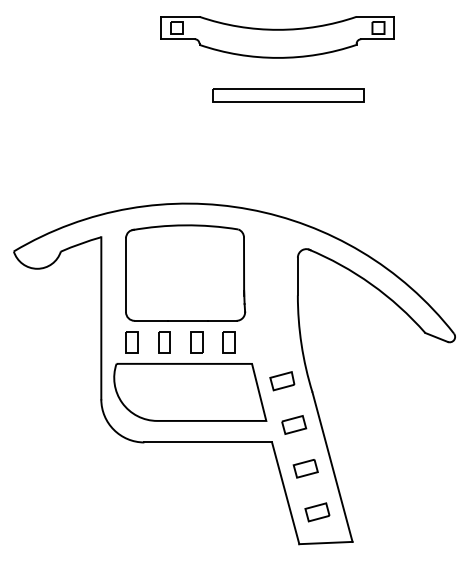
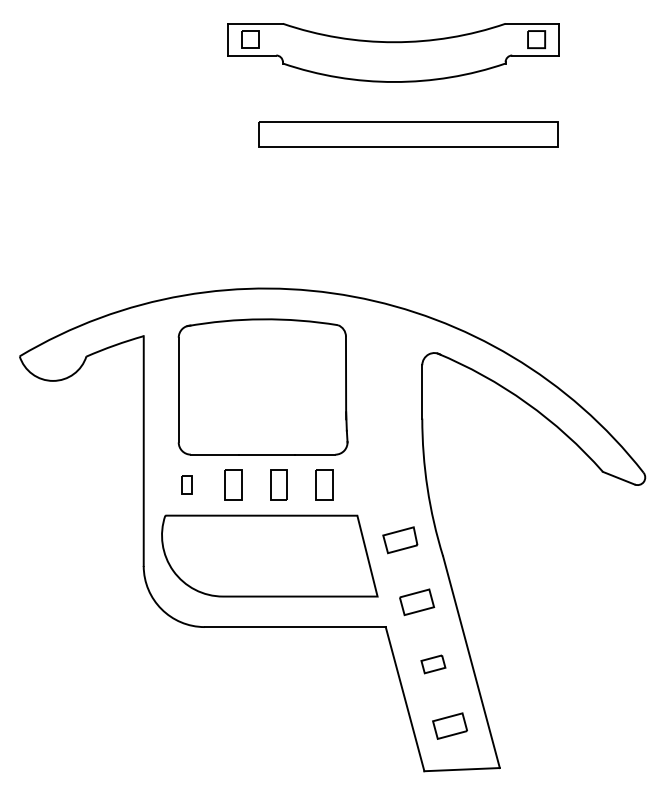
part: (288, 95) -> (409, 135), size x1.4
part: (131, 342) -> (186, 485), size x0.6
part: (305, 468) -> (433, 663), size x0.7

